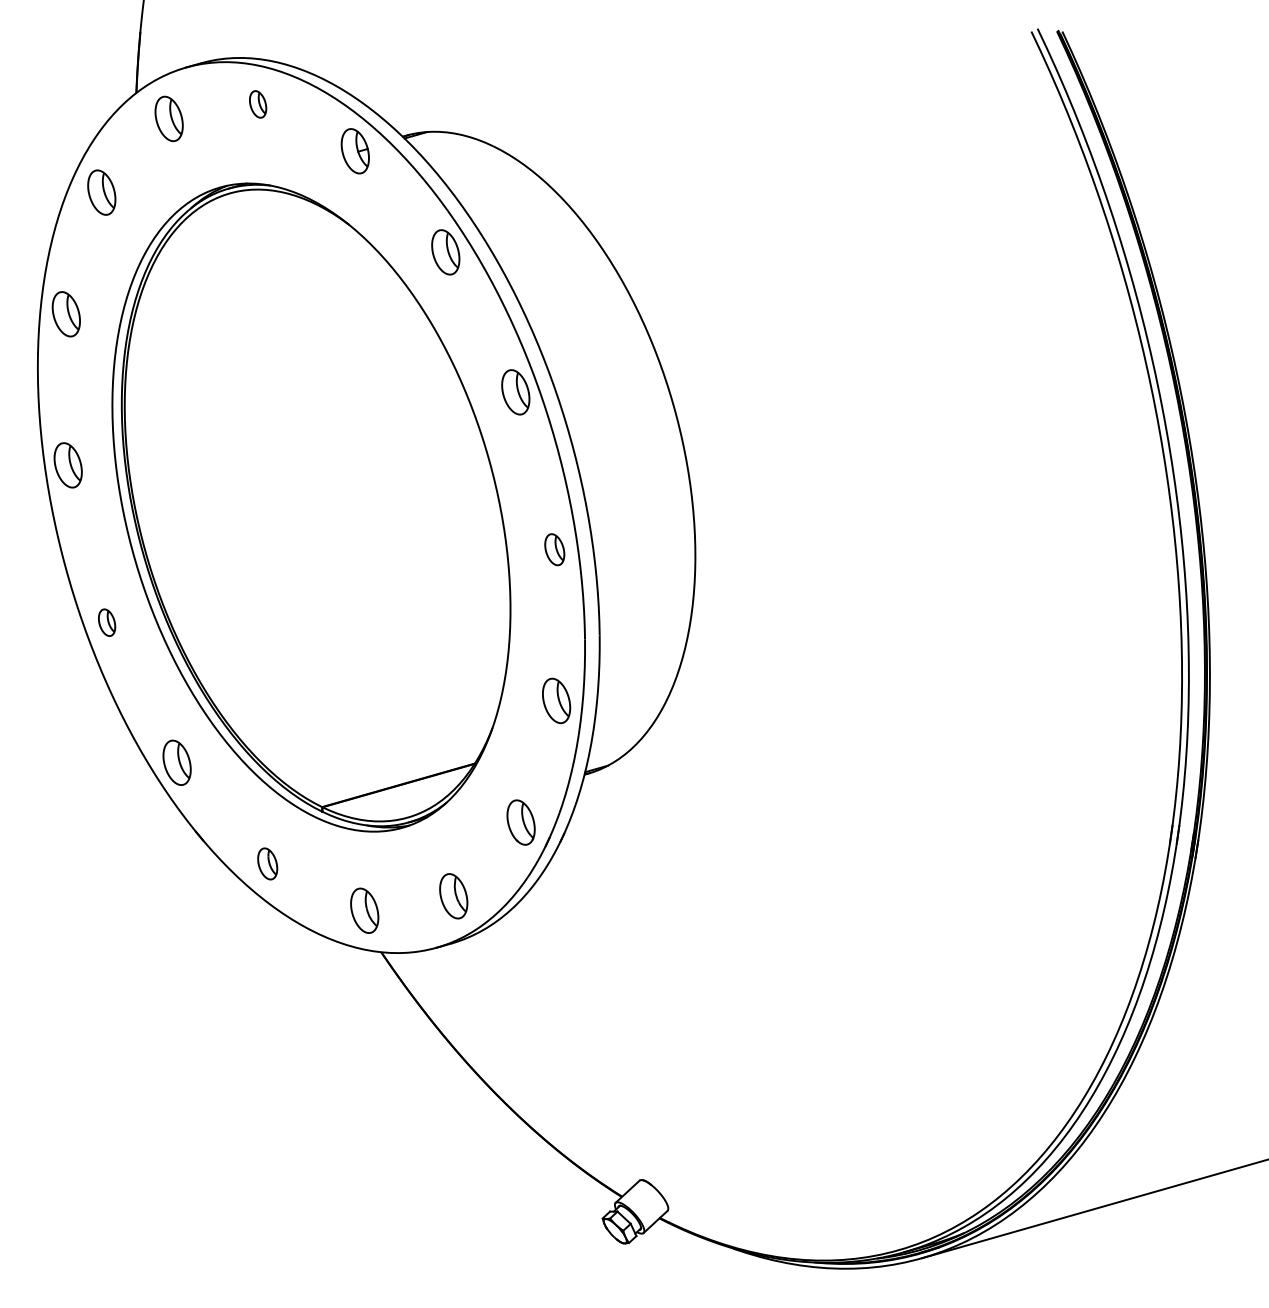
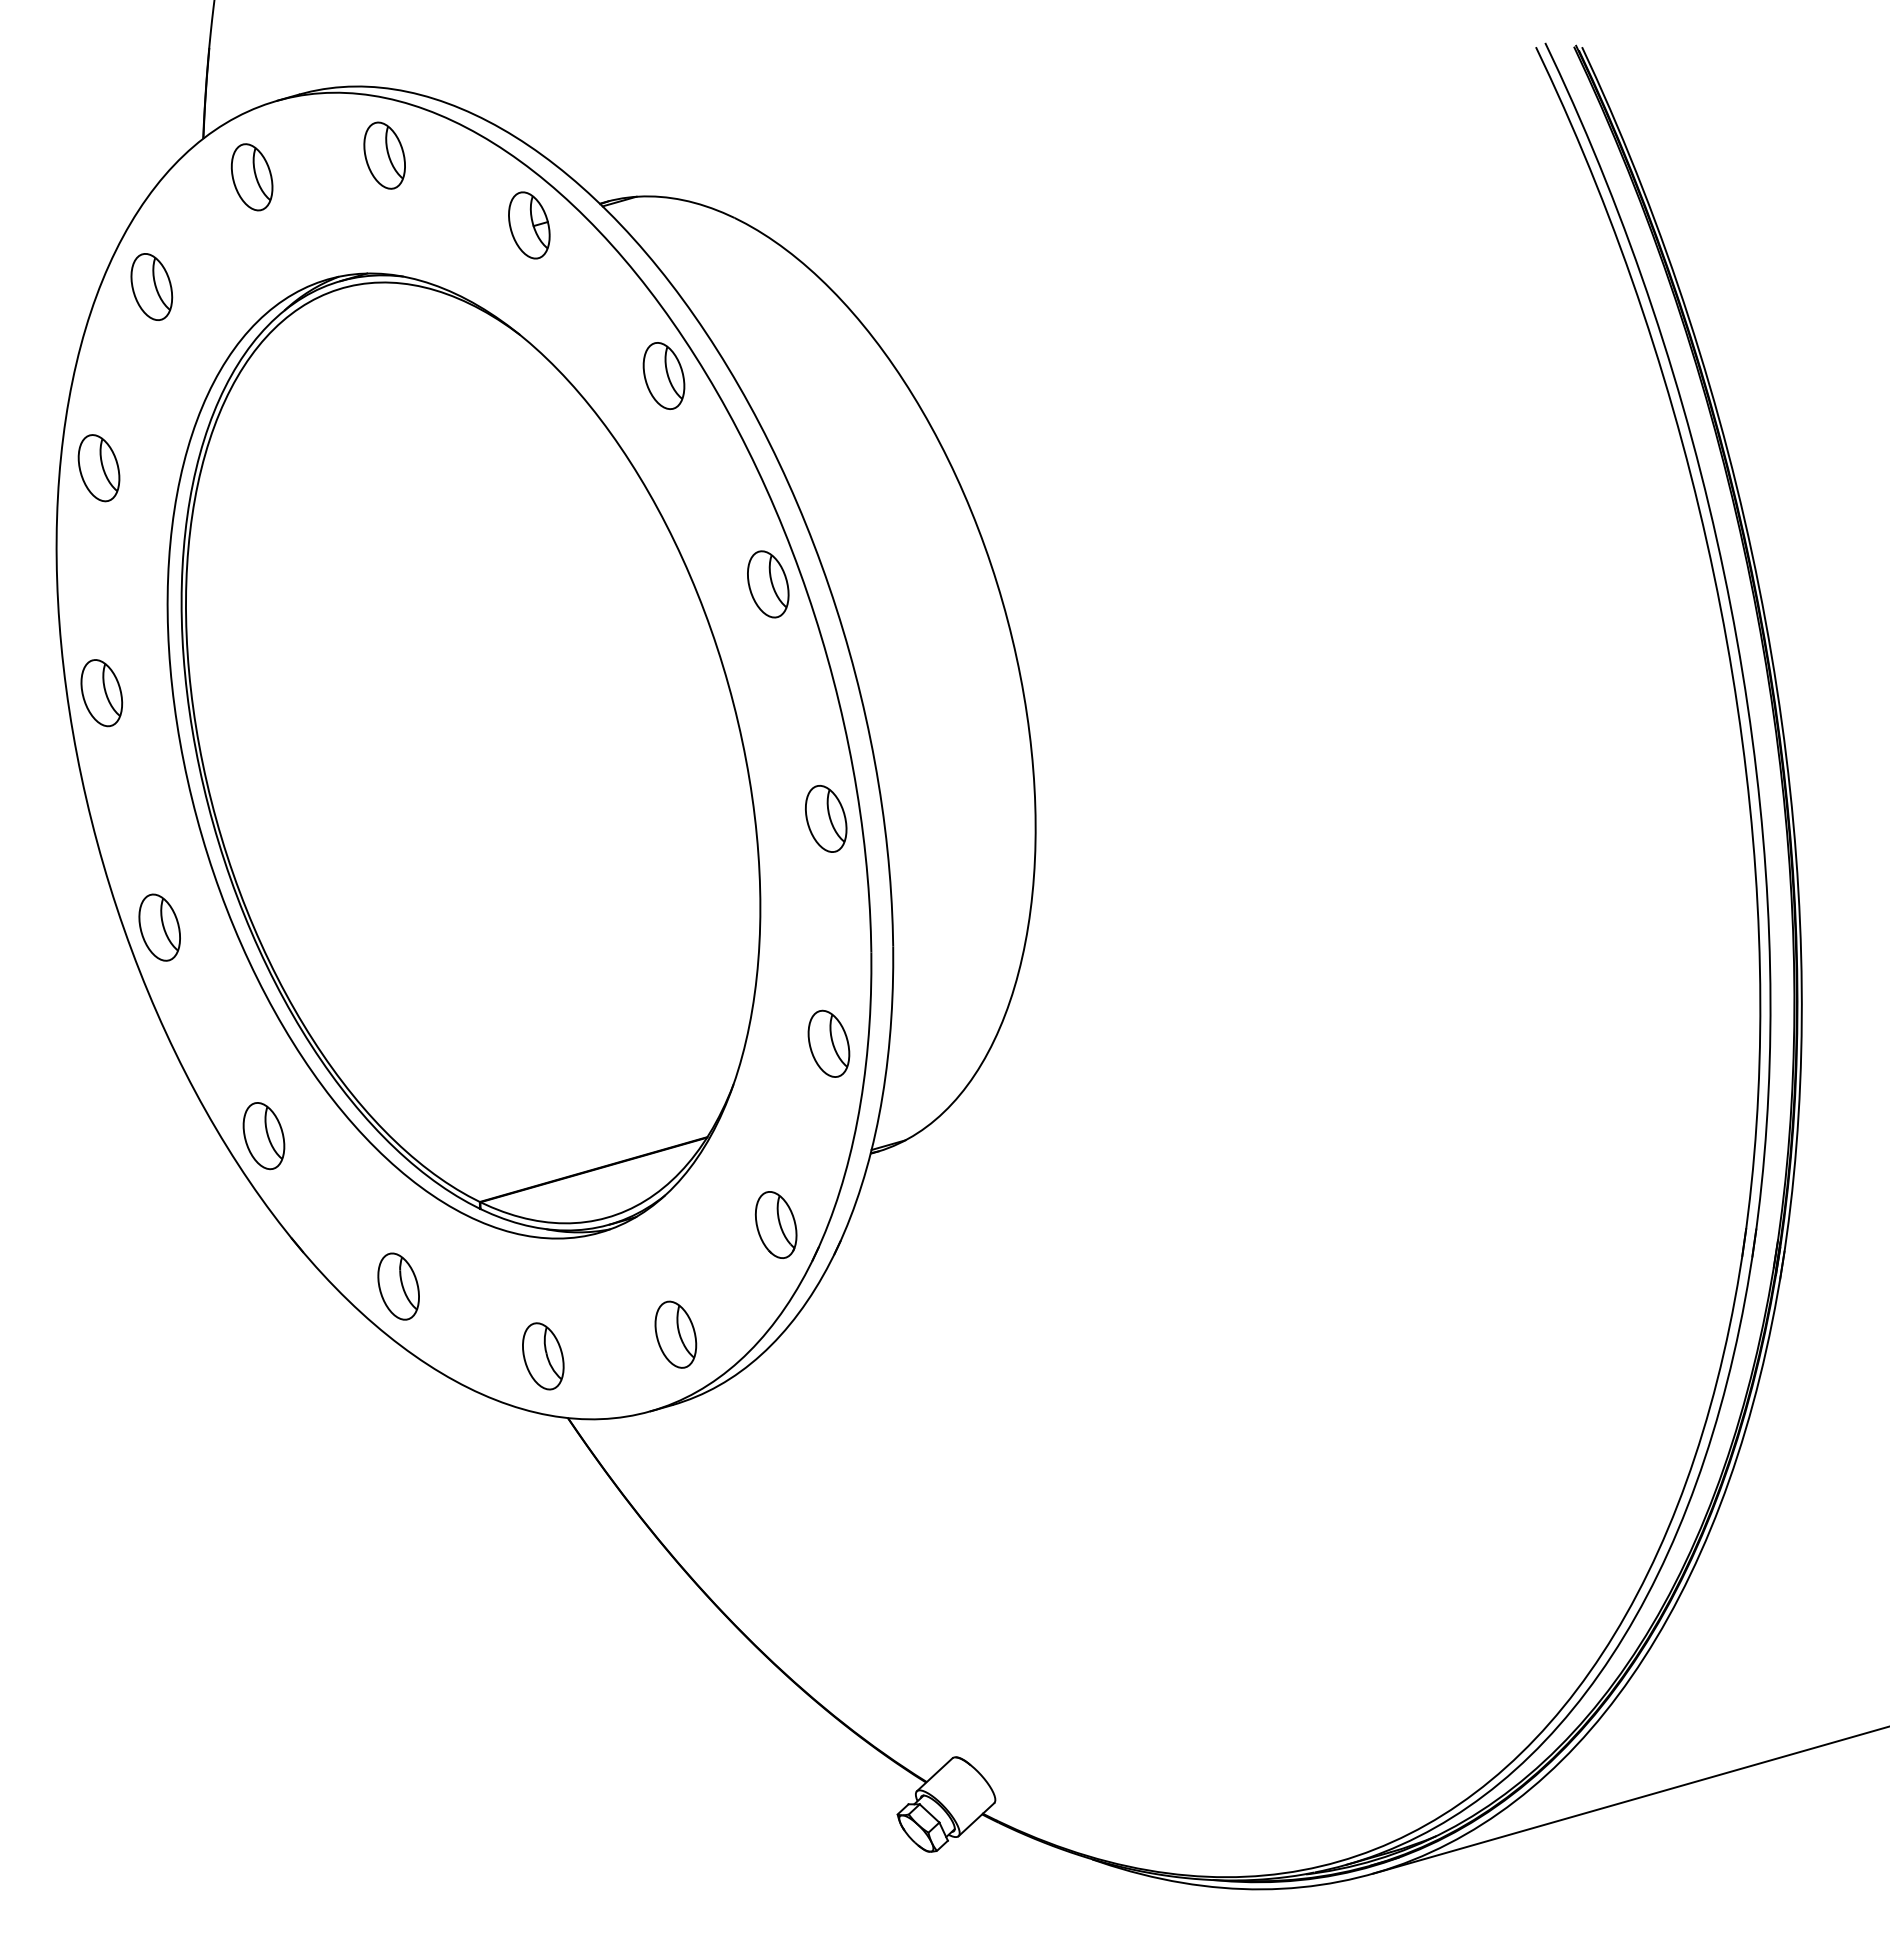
part: (257, 104) -> (383, 155), size x1.67
part: (554, 549) -> (825, 818), size x1.43
part: (106, 622) -> (158, 927), size x1.67
part: (267, 863) -> (398, 1285), size x1.43

